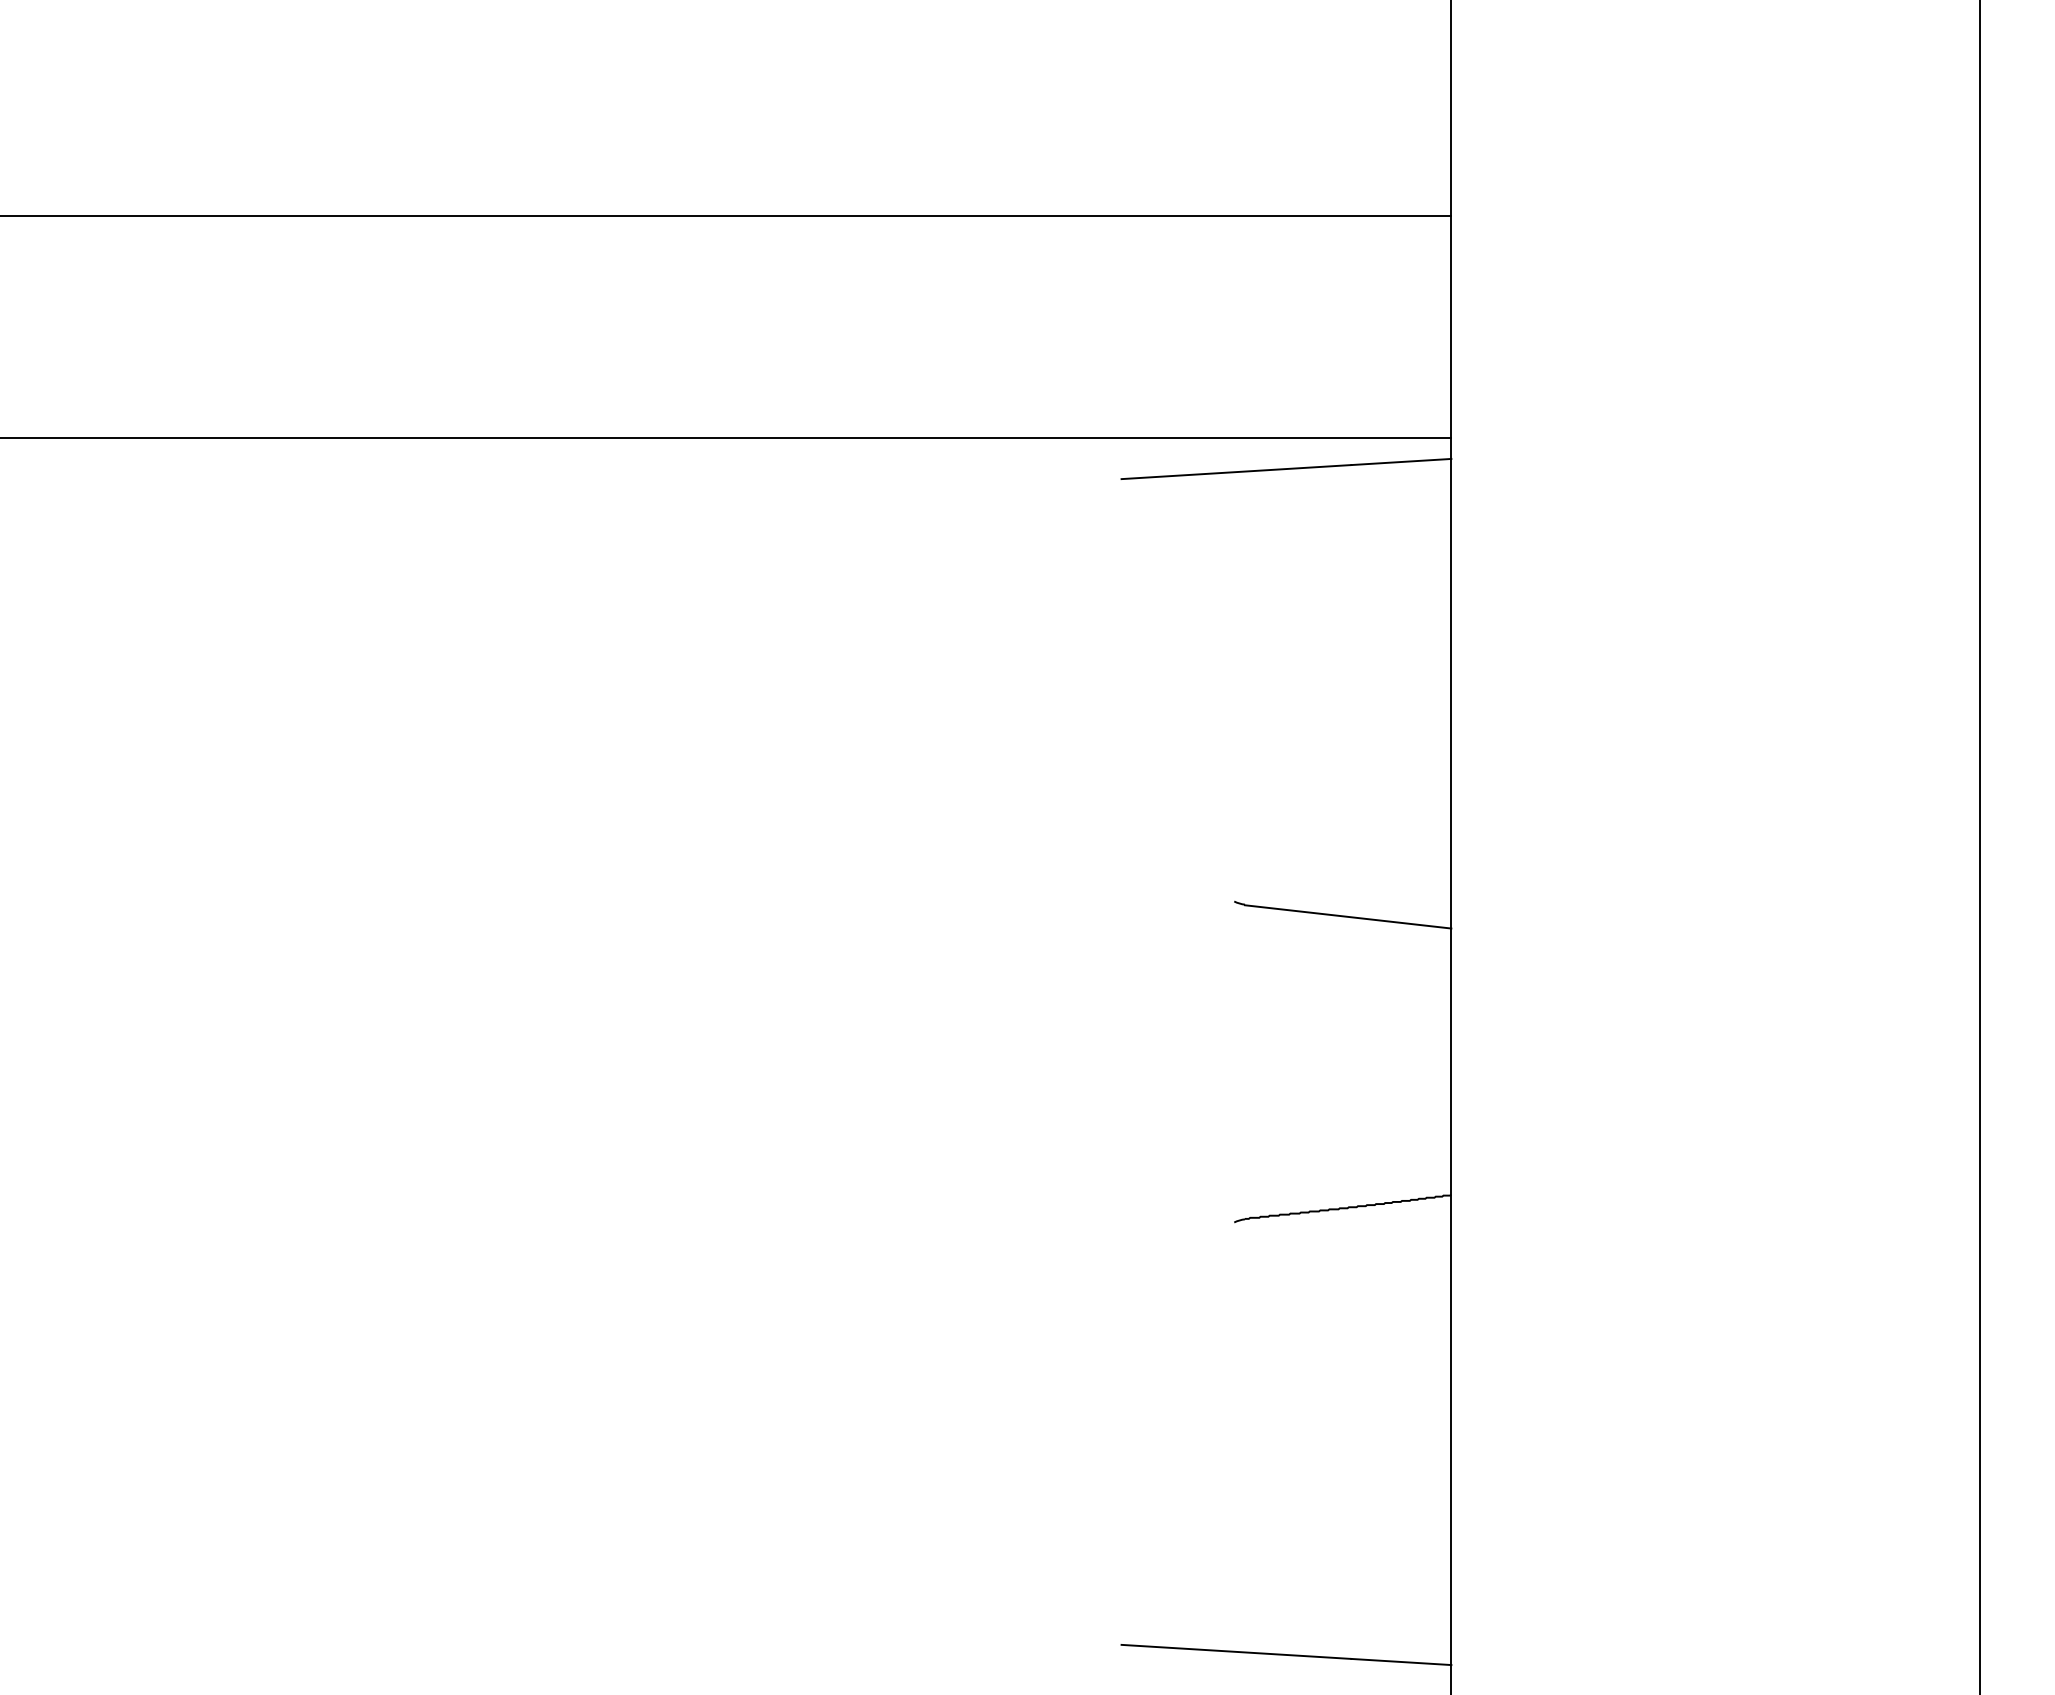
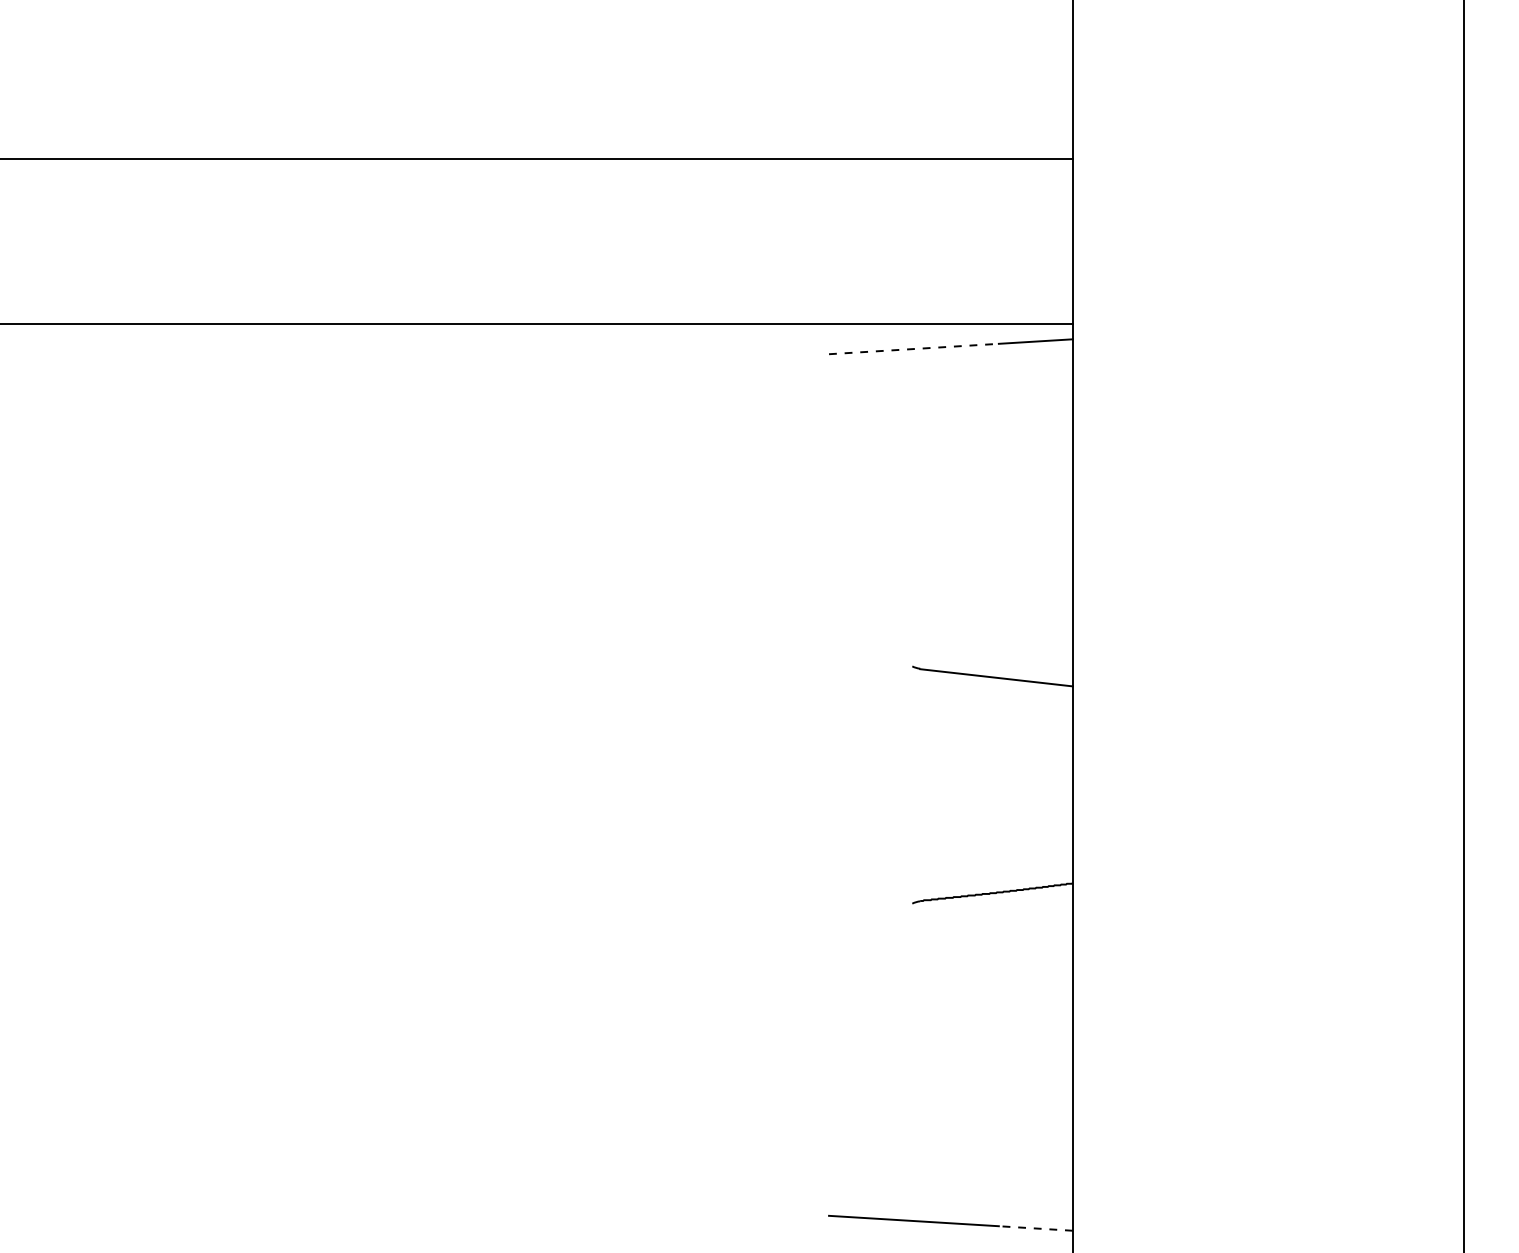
line: (1237, 472) -> (914, 349), solid -> dashed
line: (1400, 1662) -> (1035, 1228), solid -> dashed

